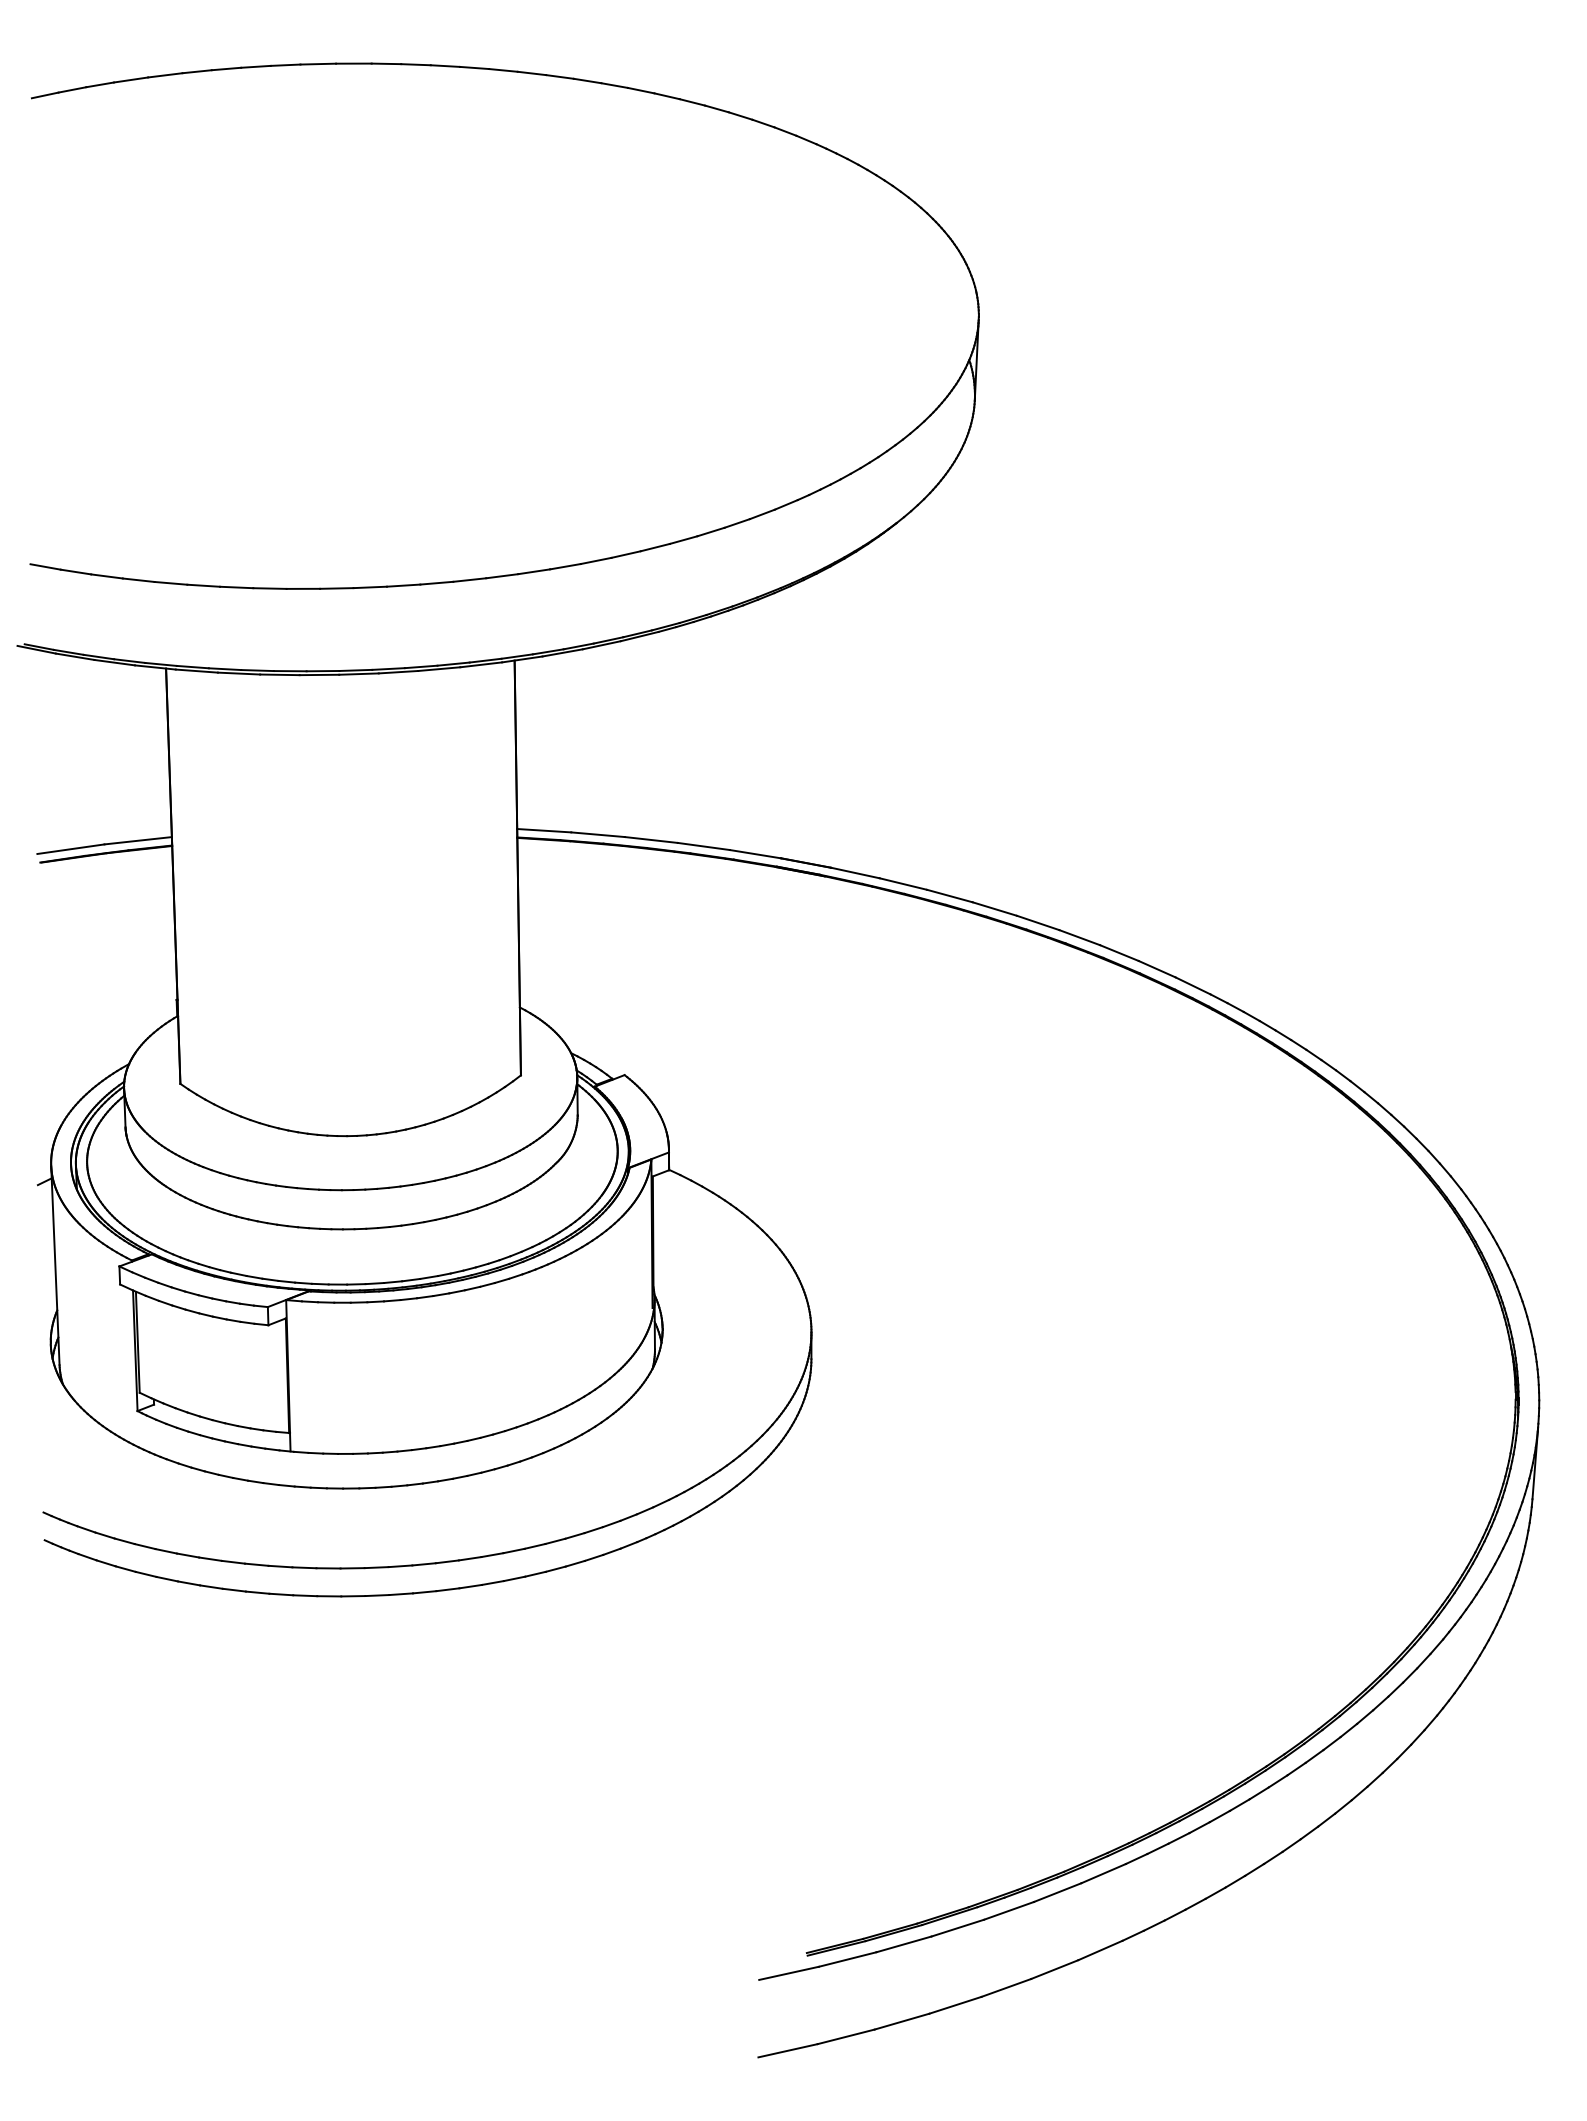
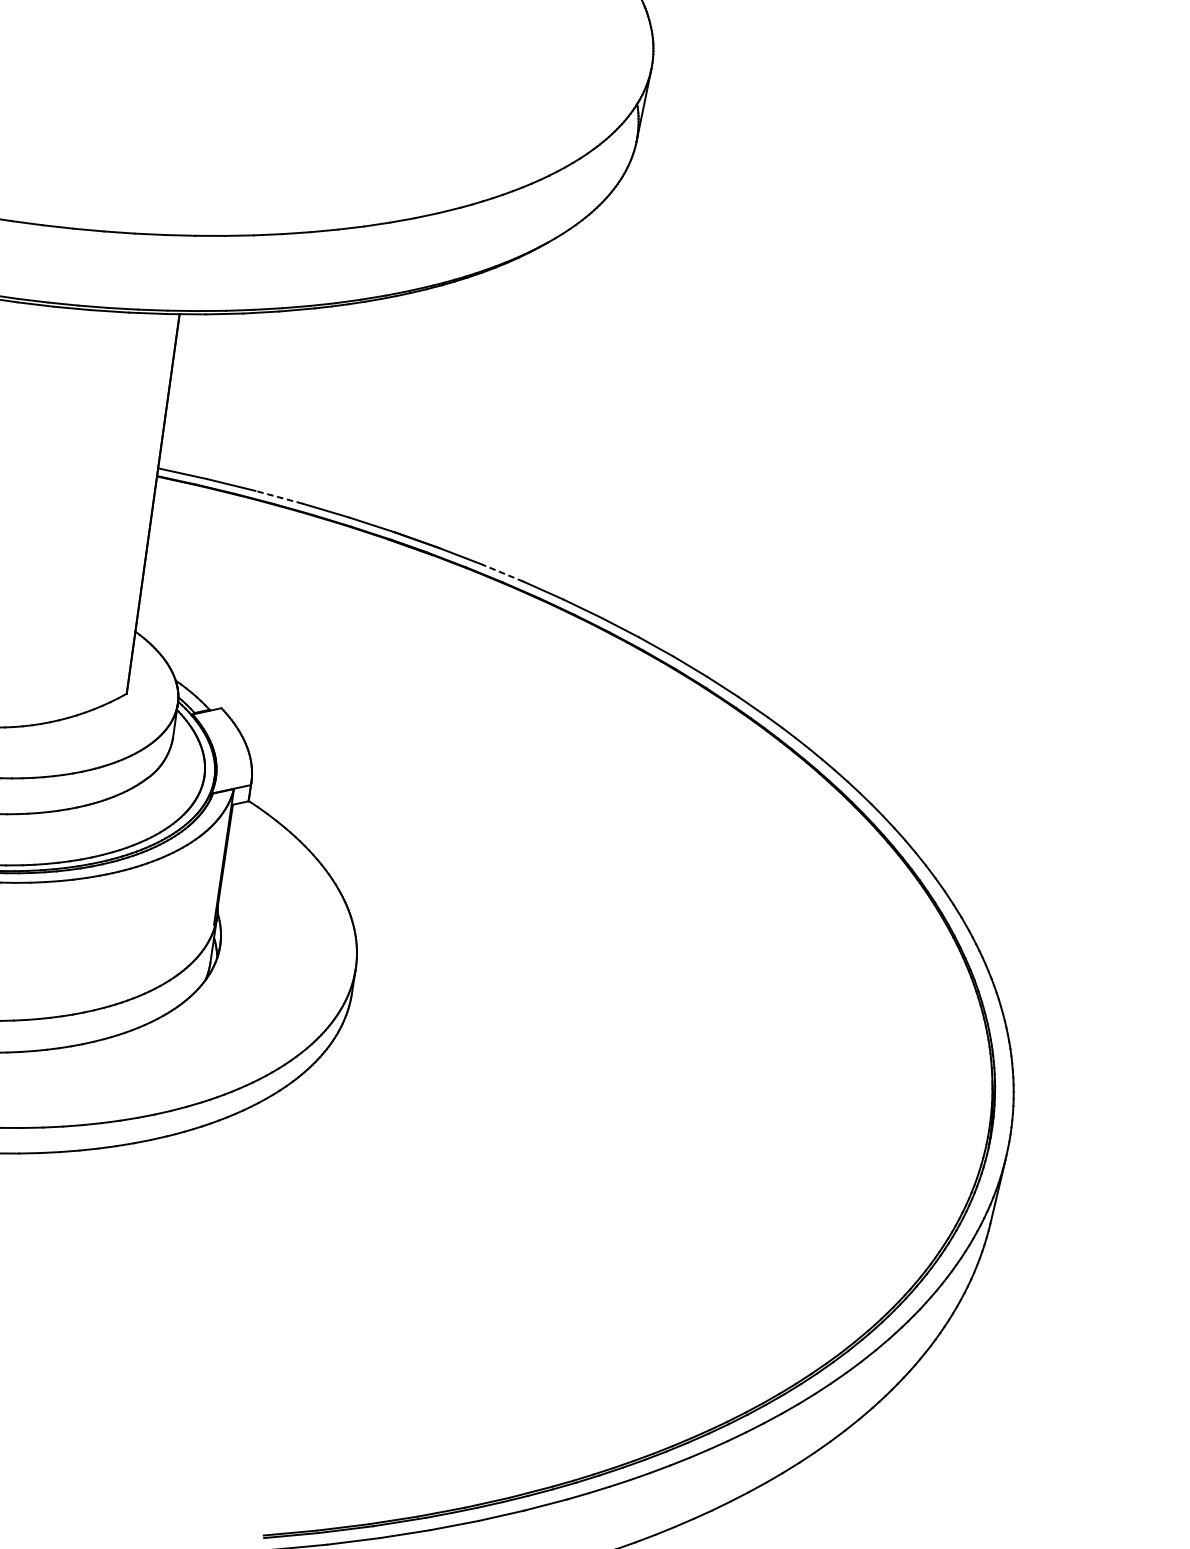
line: (651, 839) -> (279, 496), solid -> dashed
line: (902, 883) -> (502, 572), solid -> dashed

